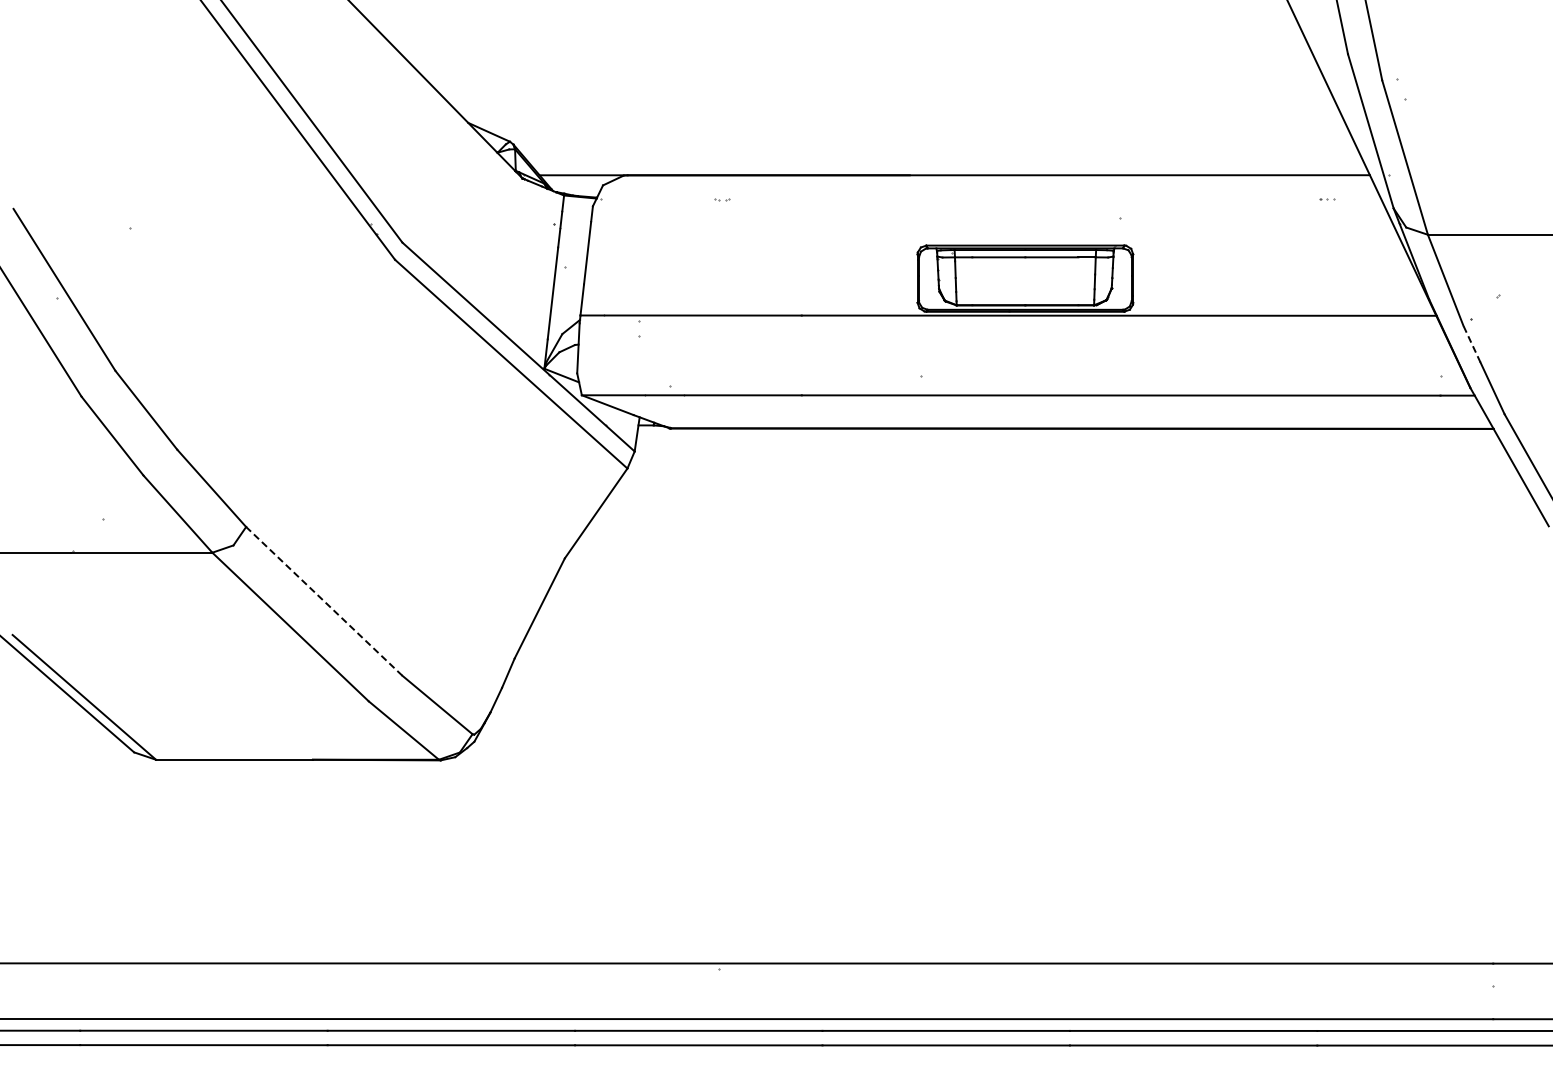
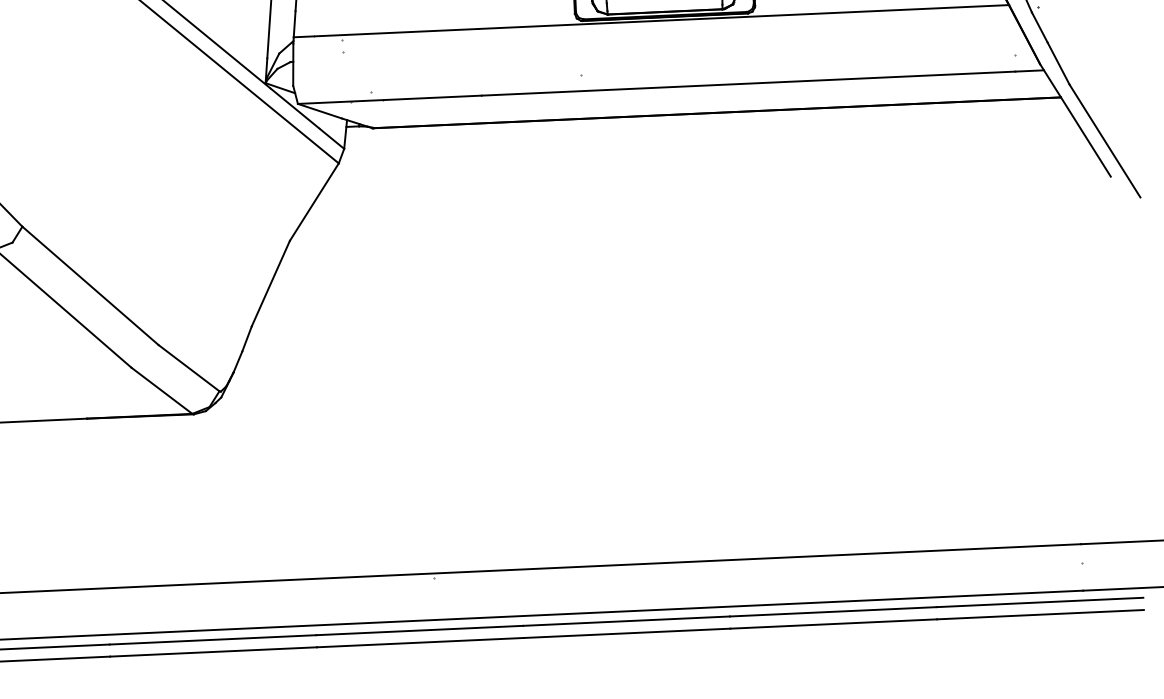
line: (1471, 343) -> (1039, 26), dashed -> solid
line: (324, 601) -> (90, 285), dashed -> solid

